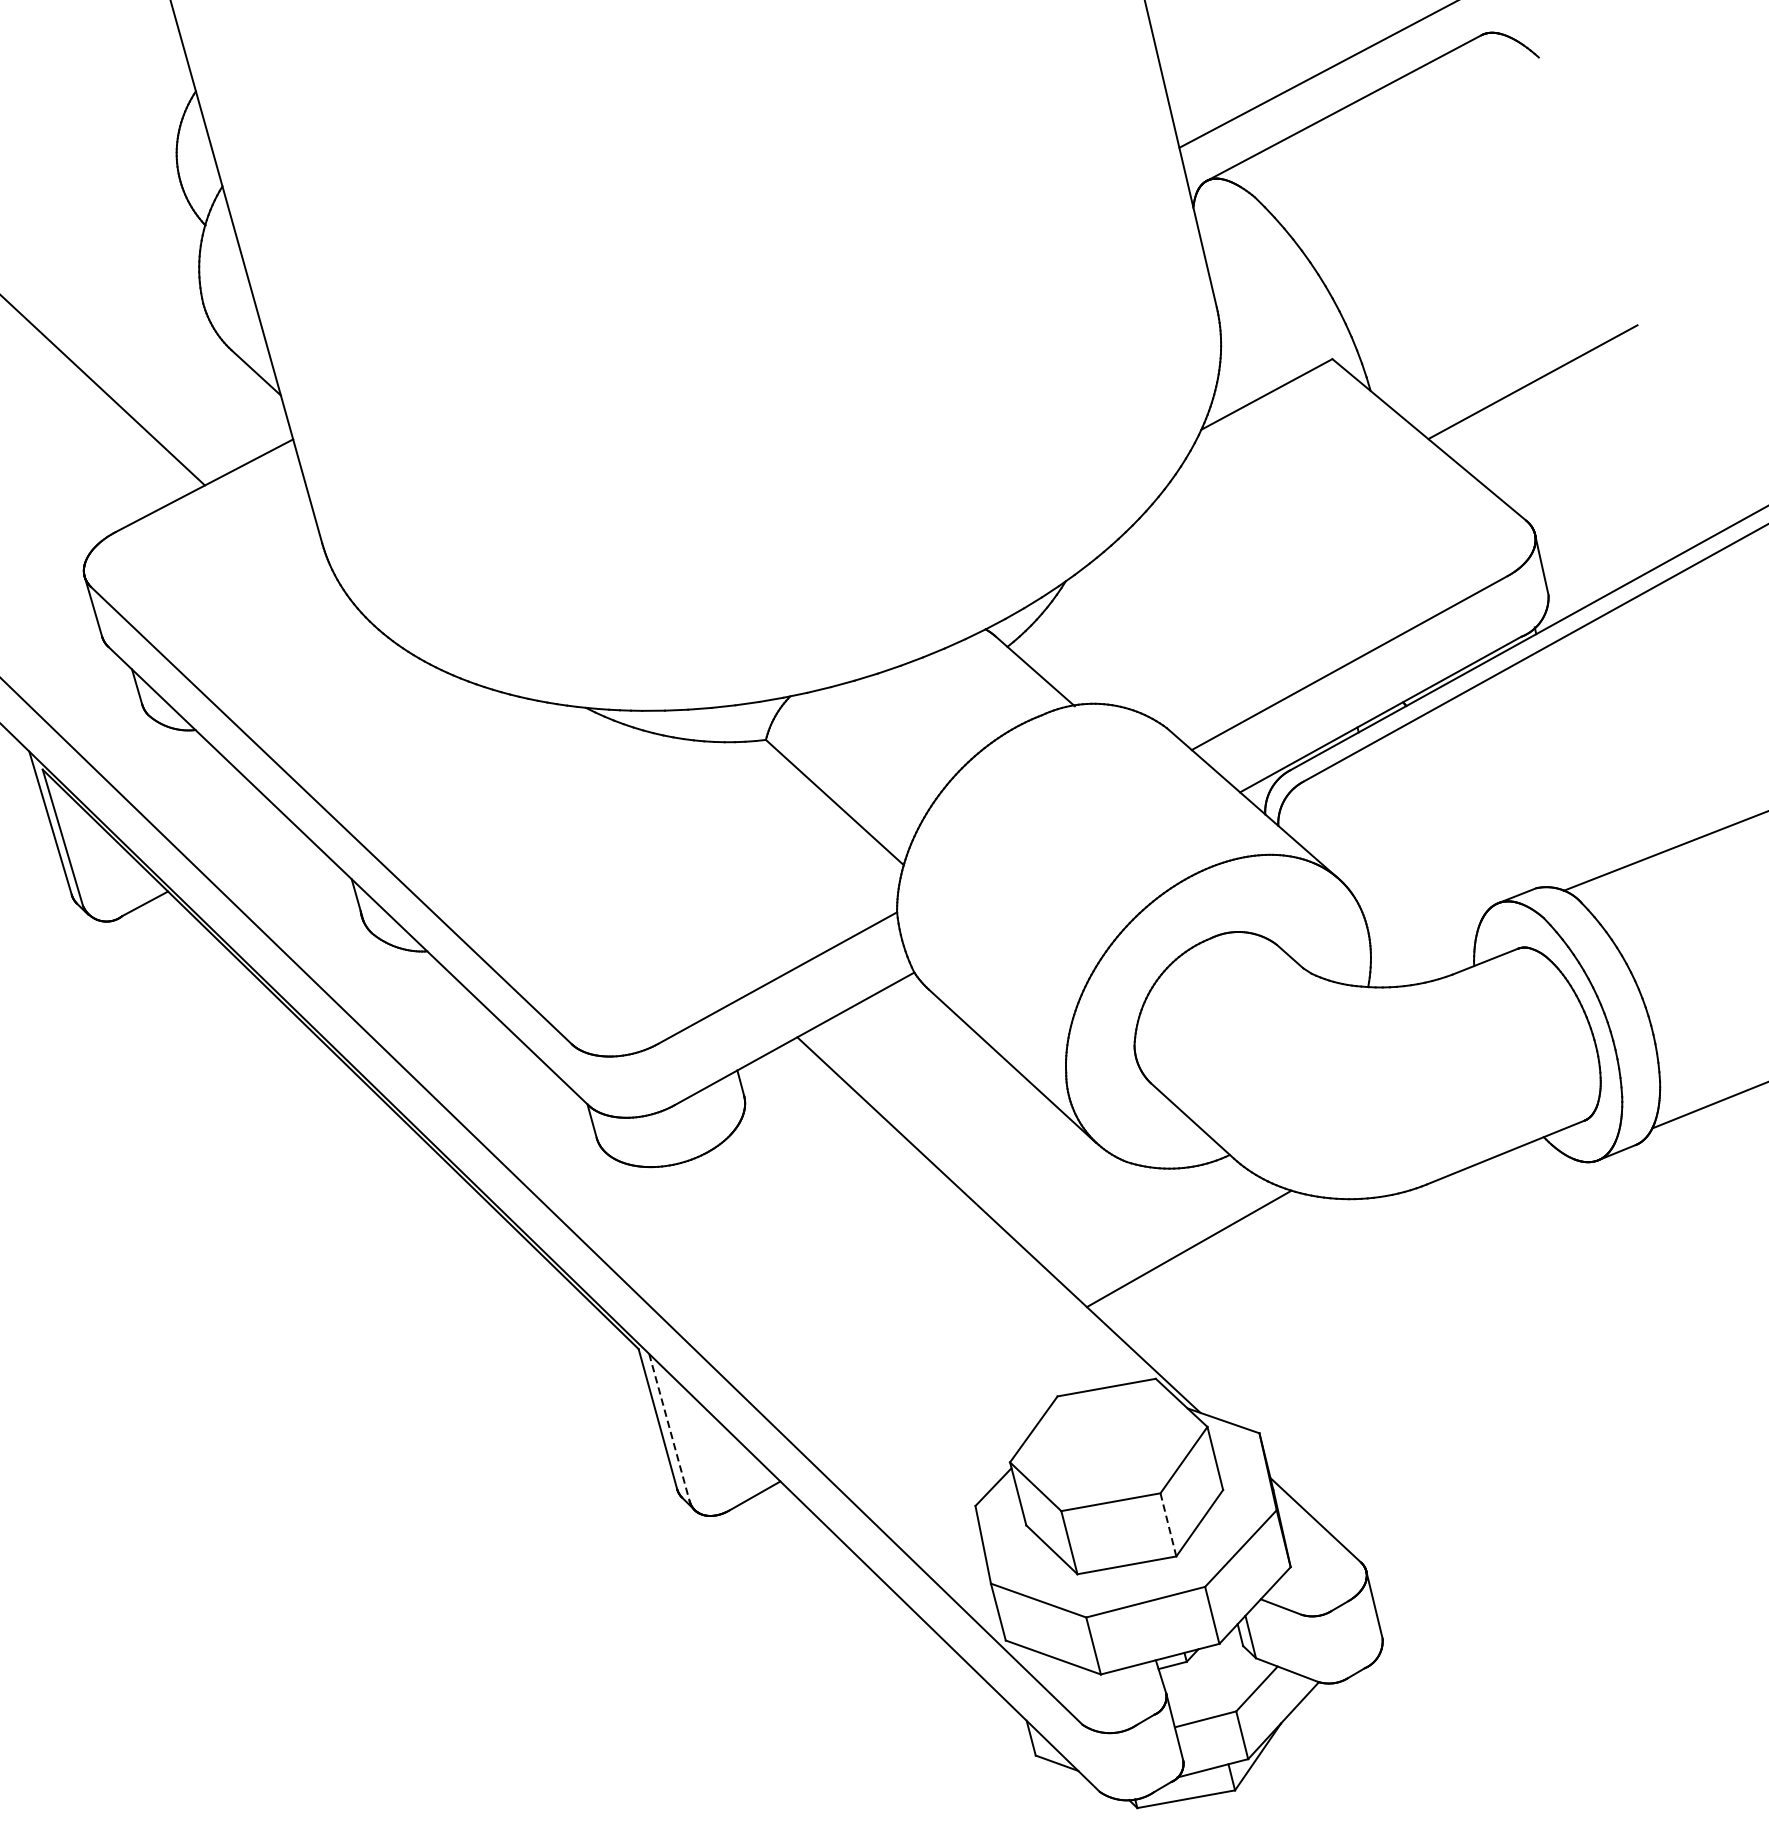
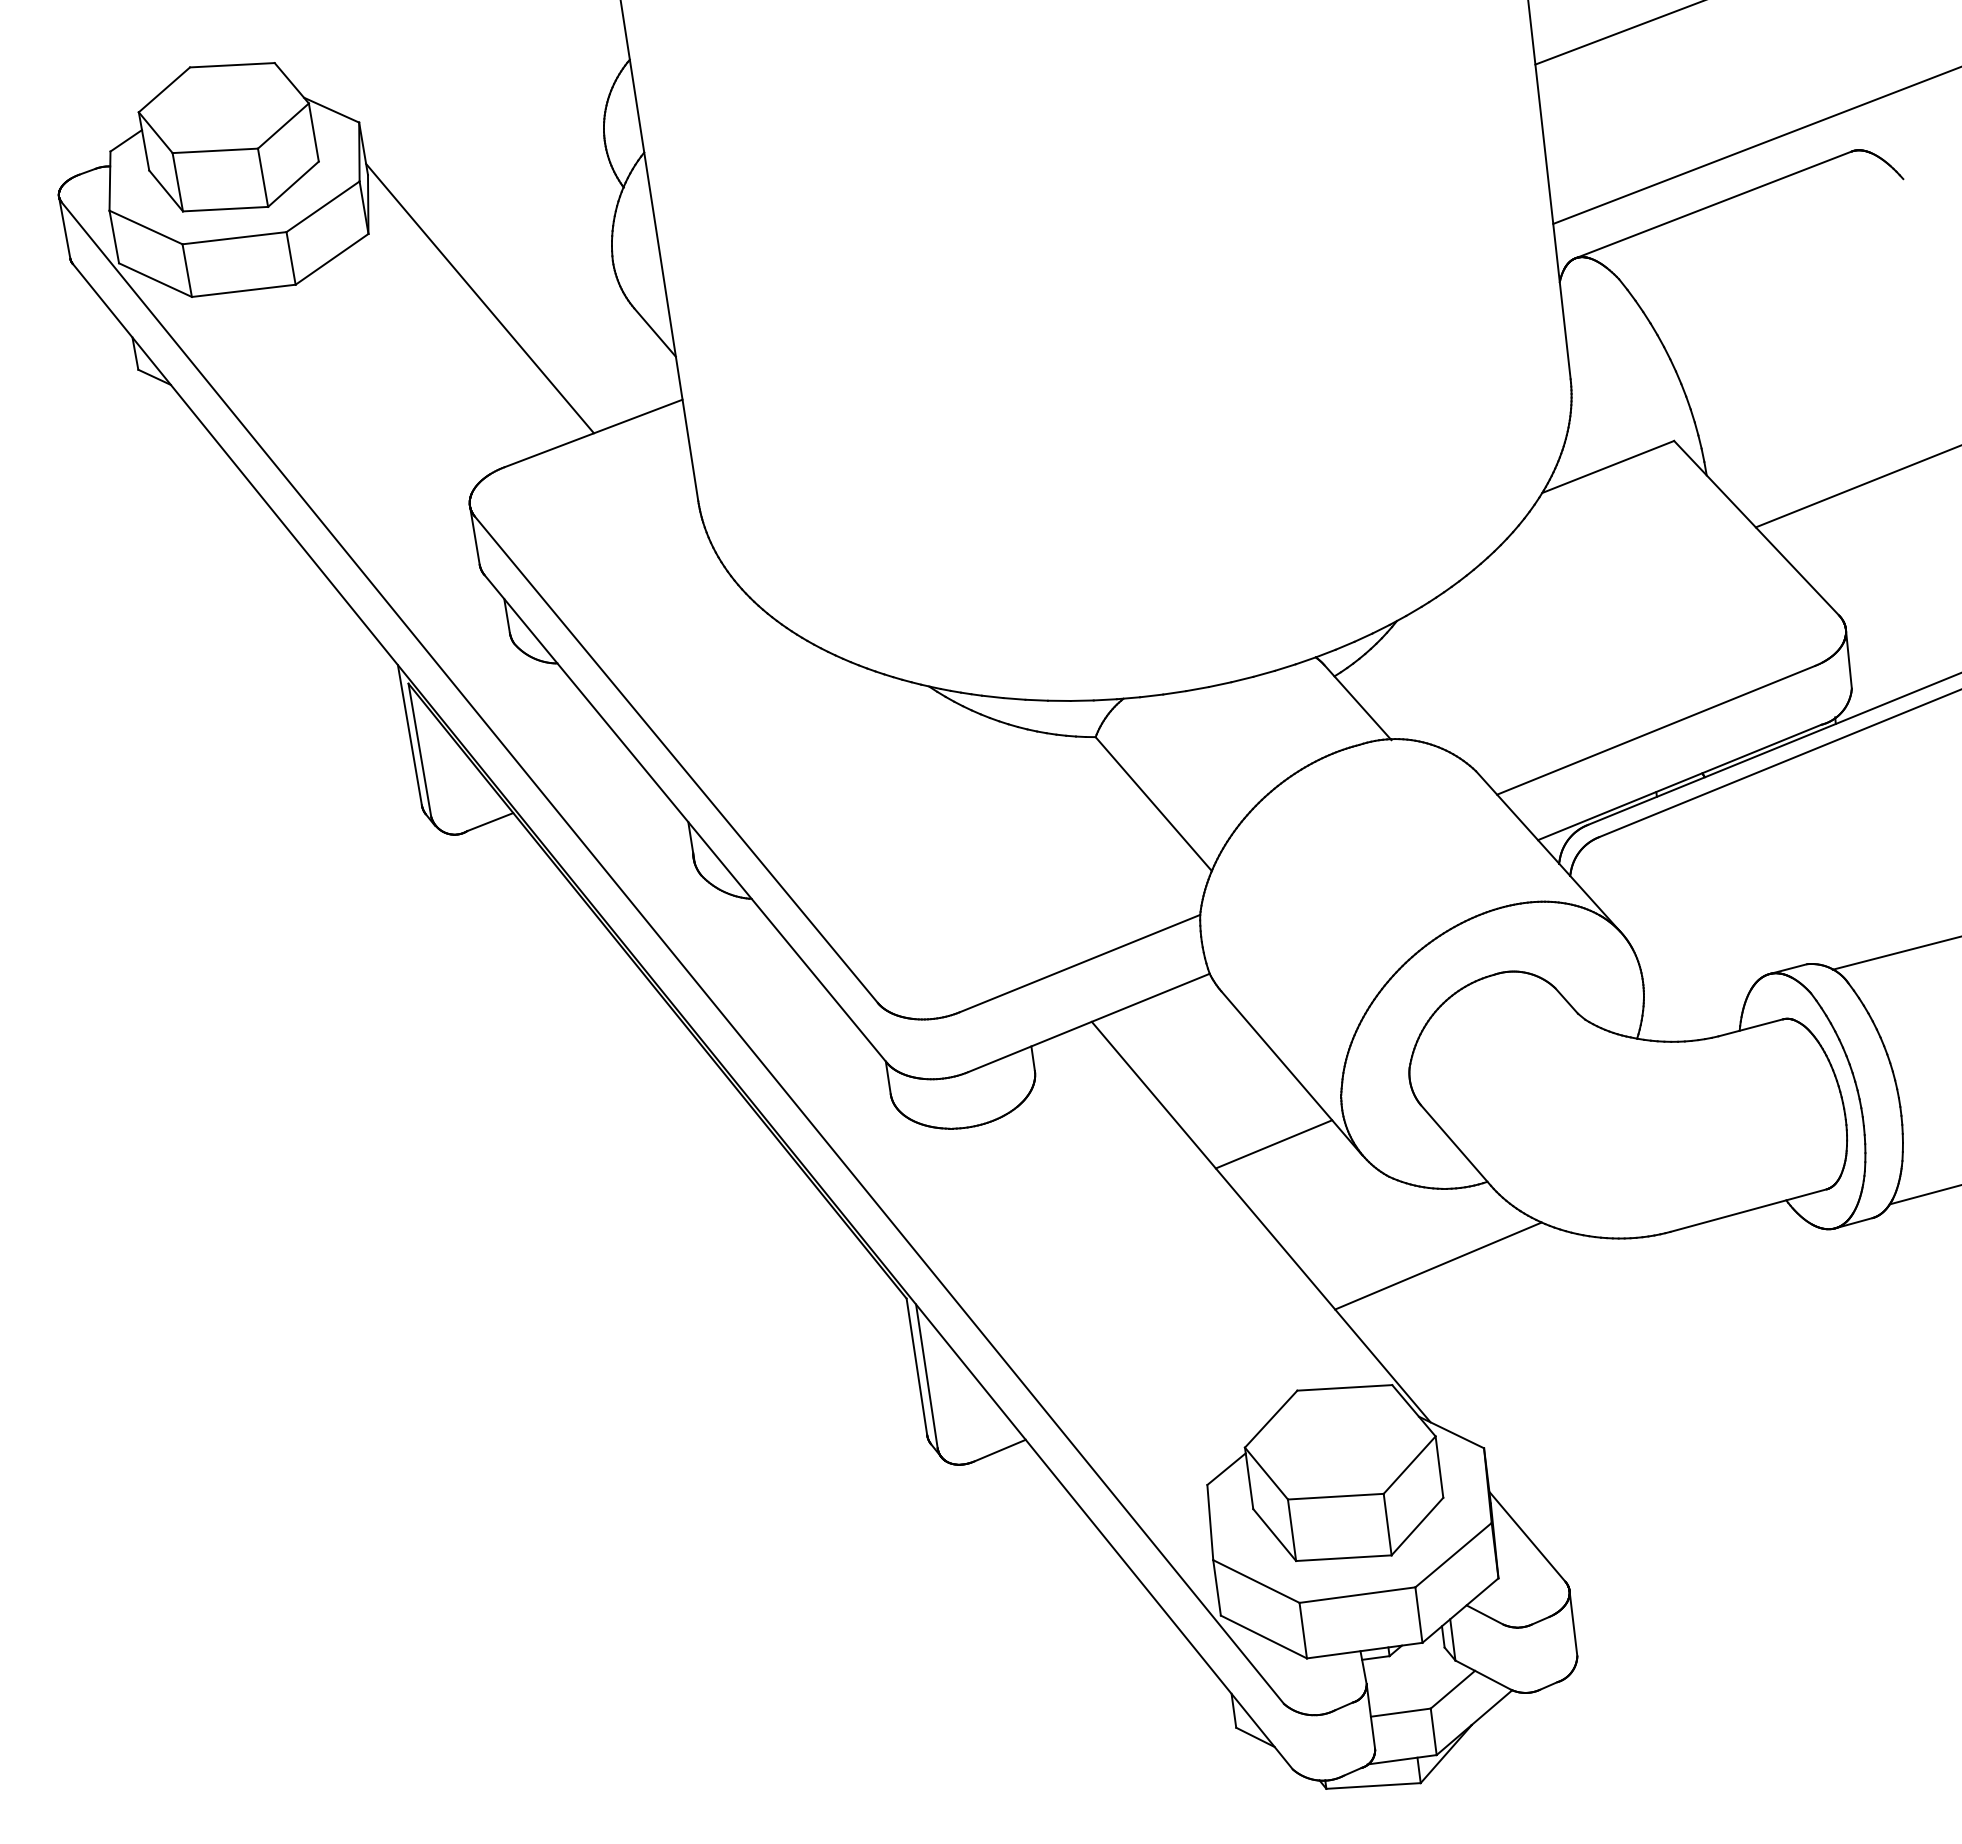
line: (1002, 1142) -> (1273, 1144), added
line: (669, 1427) -> (926, 1376), dashed -> solid
line: (1168, 1525) -> (1387, 1525), dashed -> solid

